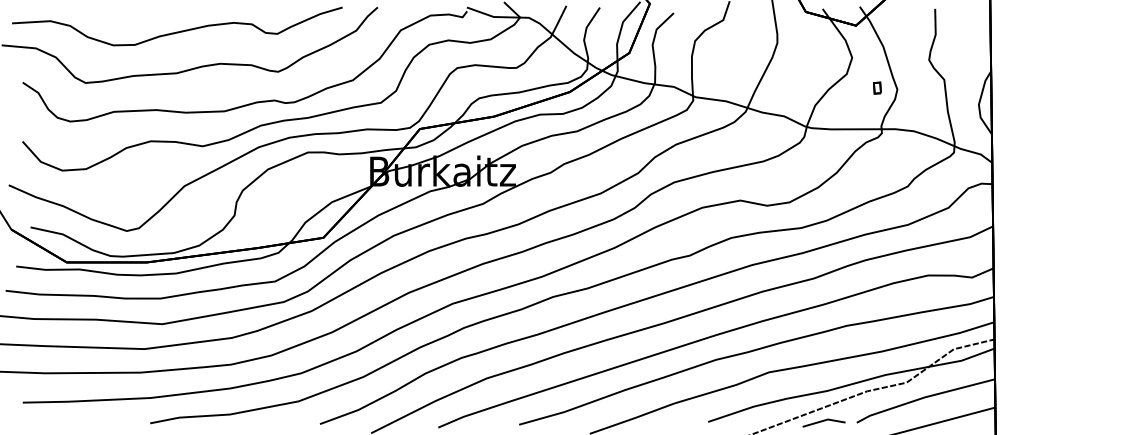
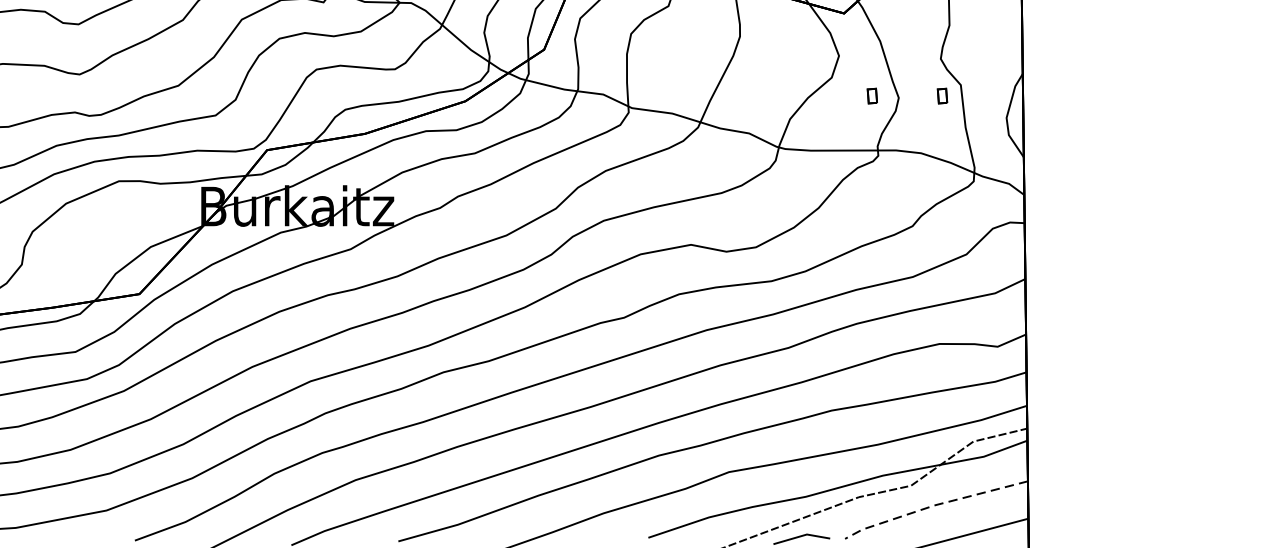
part: (929, 87) -> (941, 95), added
line: (924, 397) -> (934, 505), solid -> dashed

